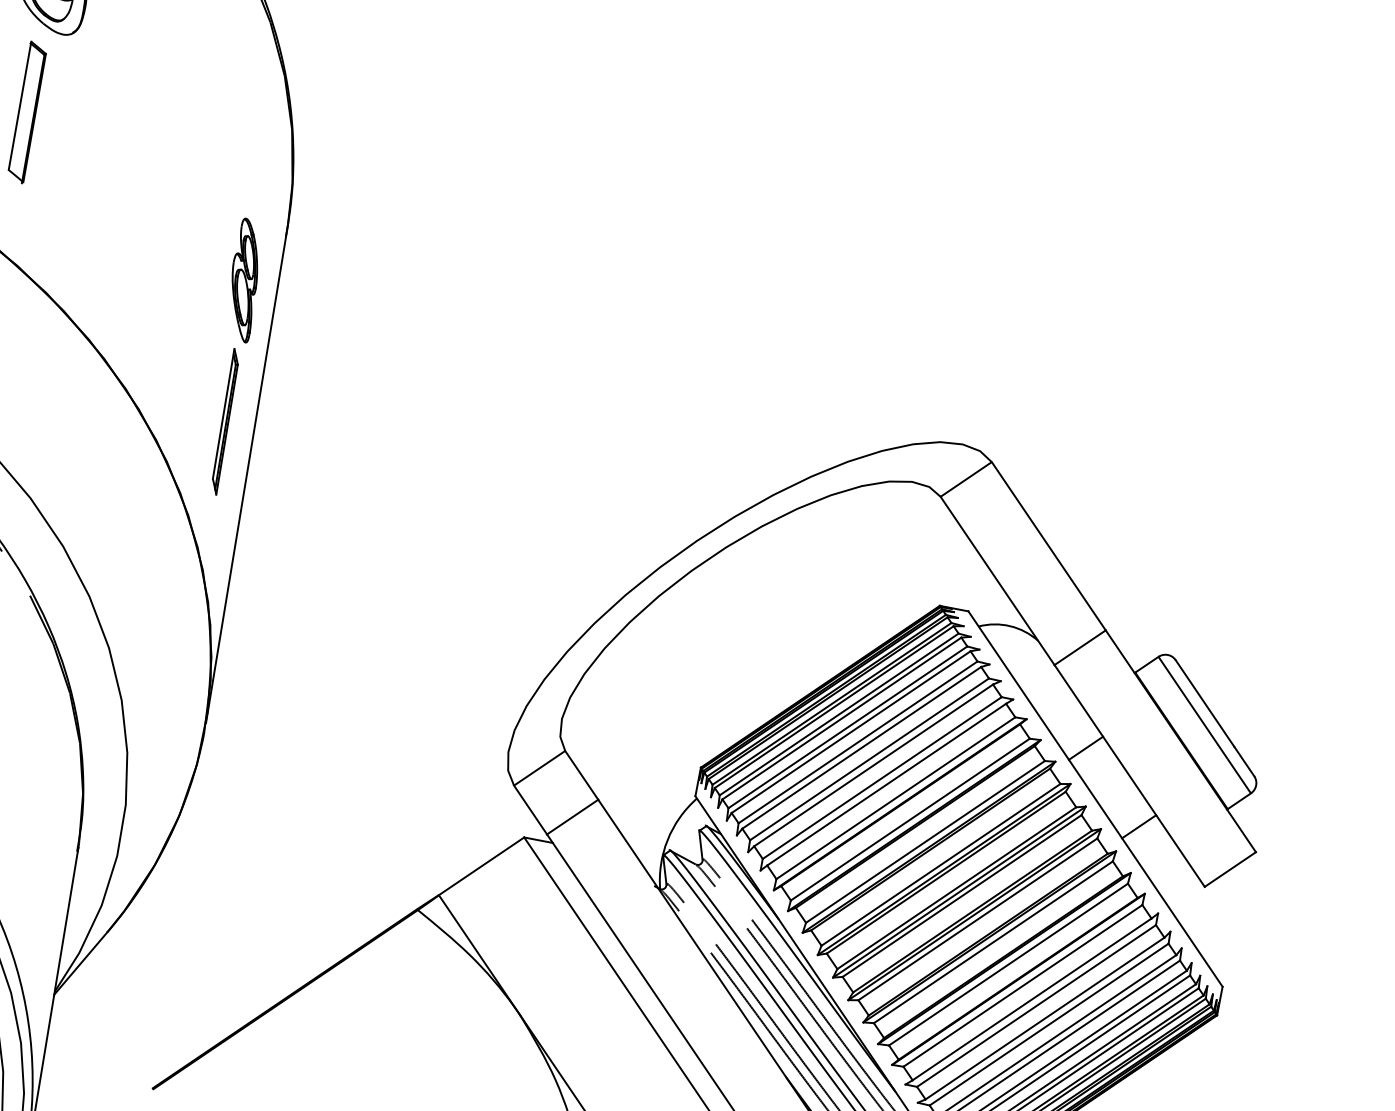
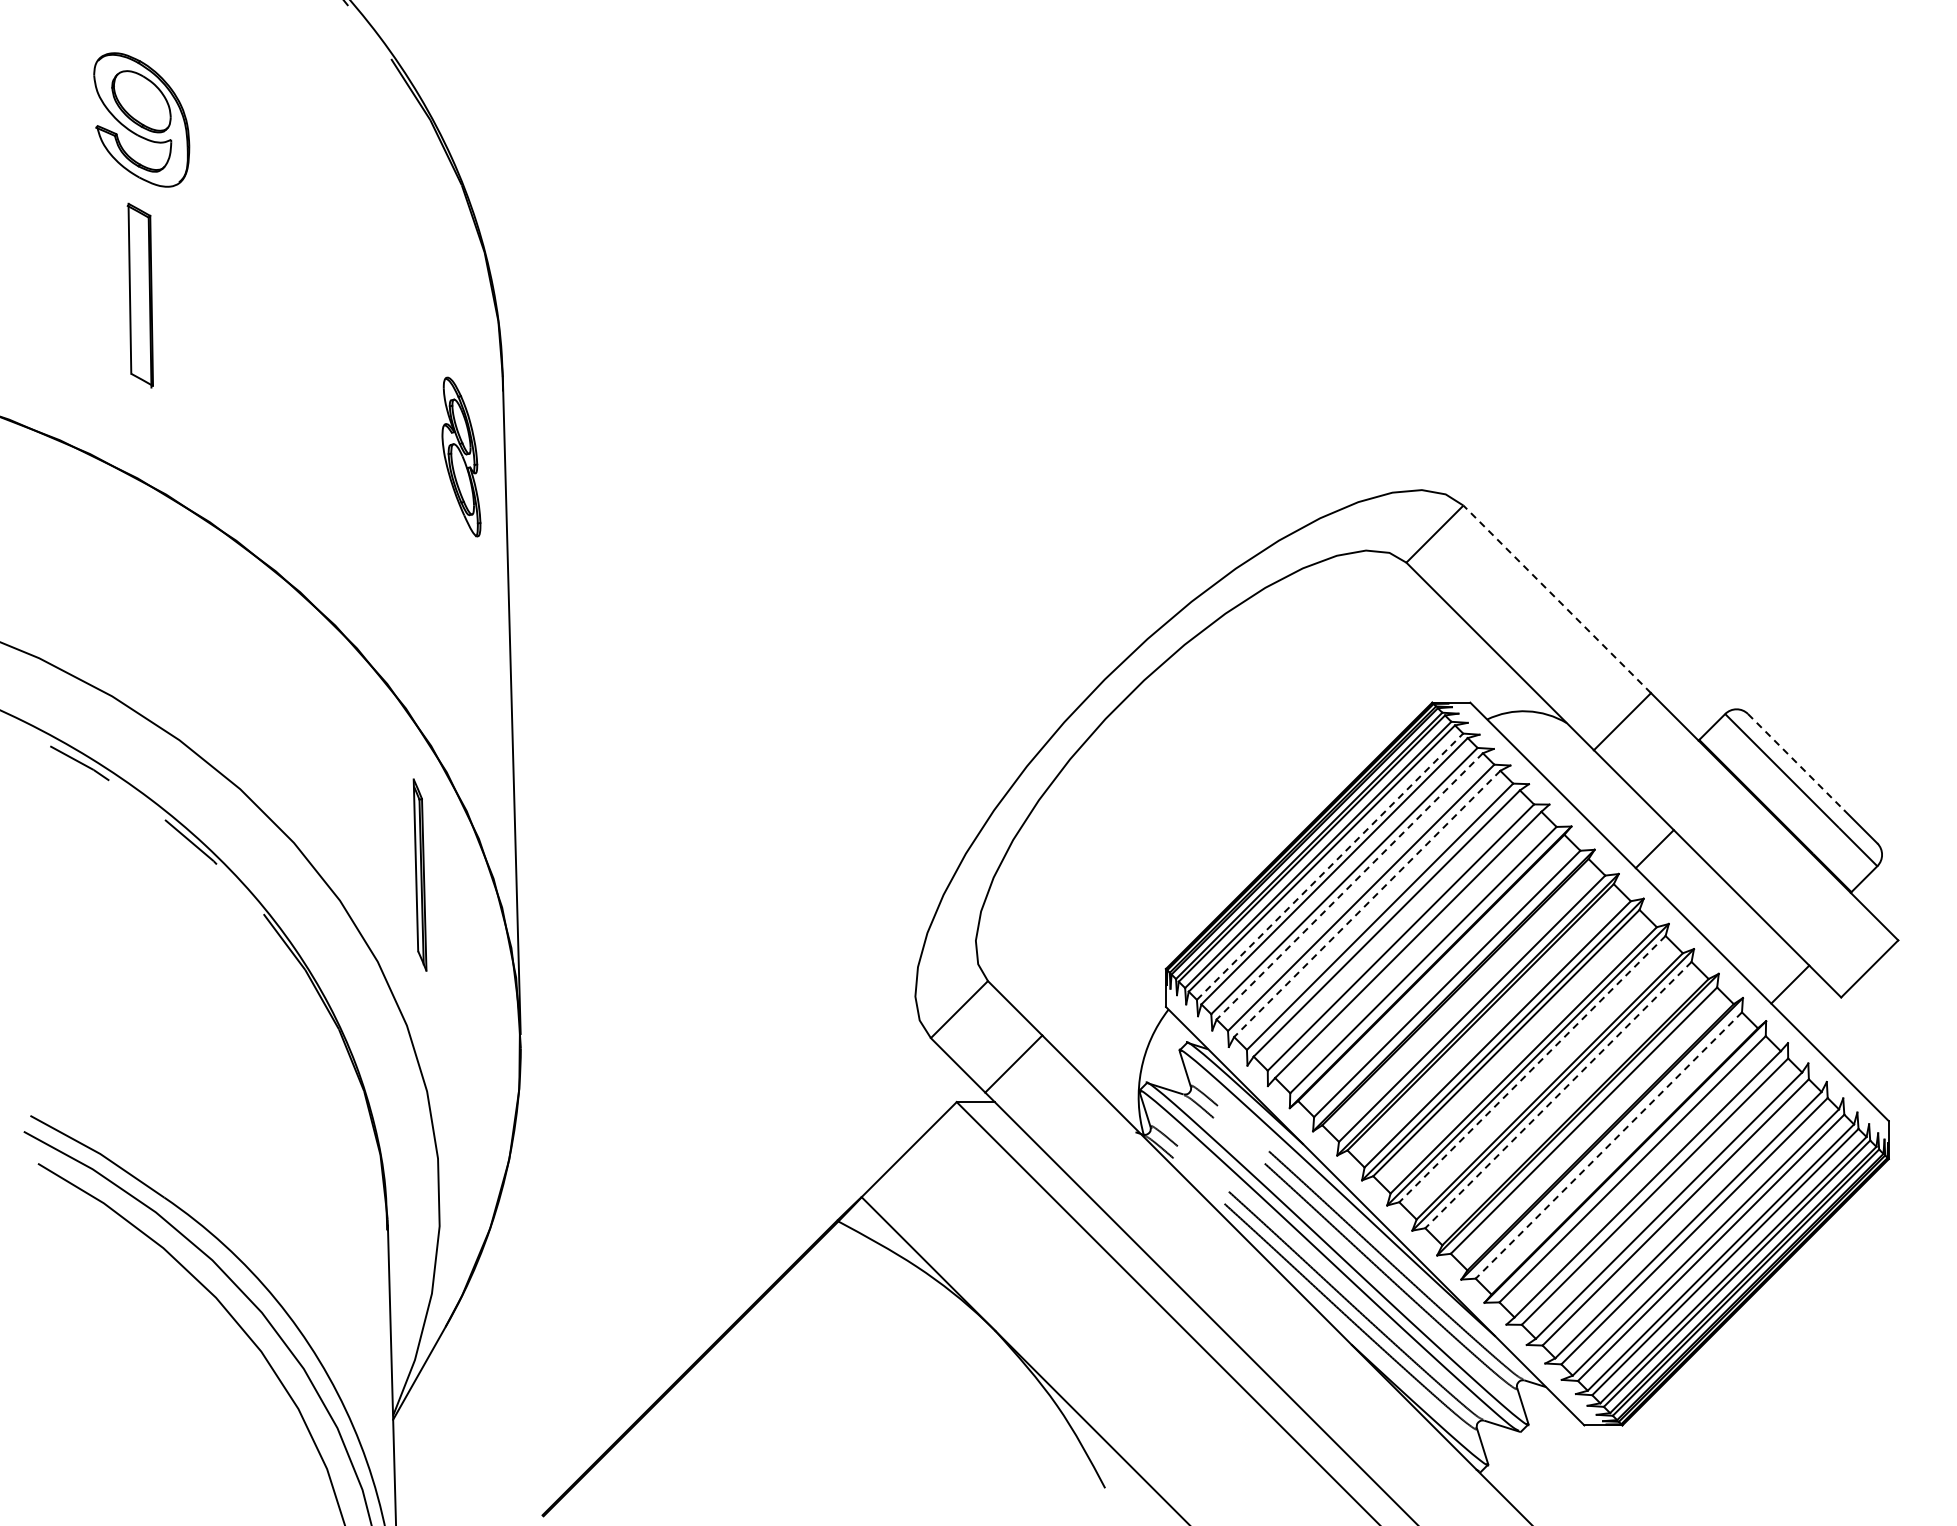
part: (225, 421) -> (419, 874), moved
line: (1048, 546) -> (1557, 599), solid -> dashed
line: (1205, 703) -> (1796, 762), solid -> dashed
line: (839, 714) -> (1330, 866), solid -> dashed
line: (850, 732) -> (1349, 886), solid -> dashed
line: (861, 748) -> (1366, 904), solid -> dashed
line: (1139, 826) -> (1790, 984), moved
line: (962, 896) -> (1532, 1069), solid -> dashed
line: (977, 919) -> (1558, 1095), solid -> dashed
line: (1008, 964) -> (1608, 1145), solid -> dashed

